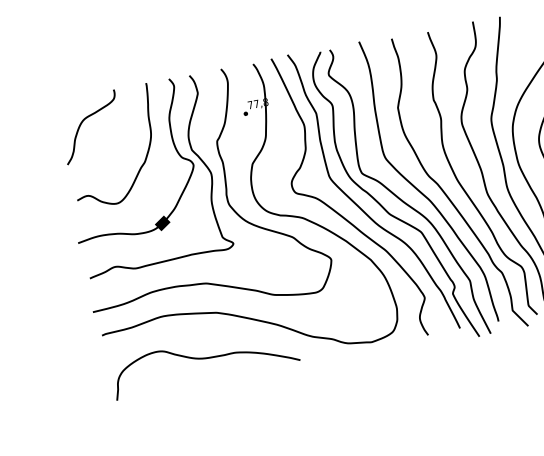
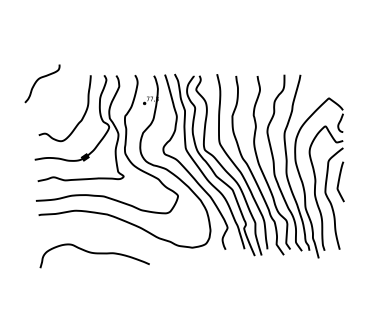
curve: (89, 118) -> (42, 78), moved
curve: (204, 360) -> (94, 254), moved

